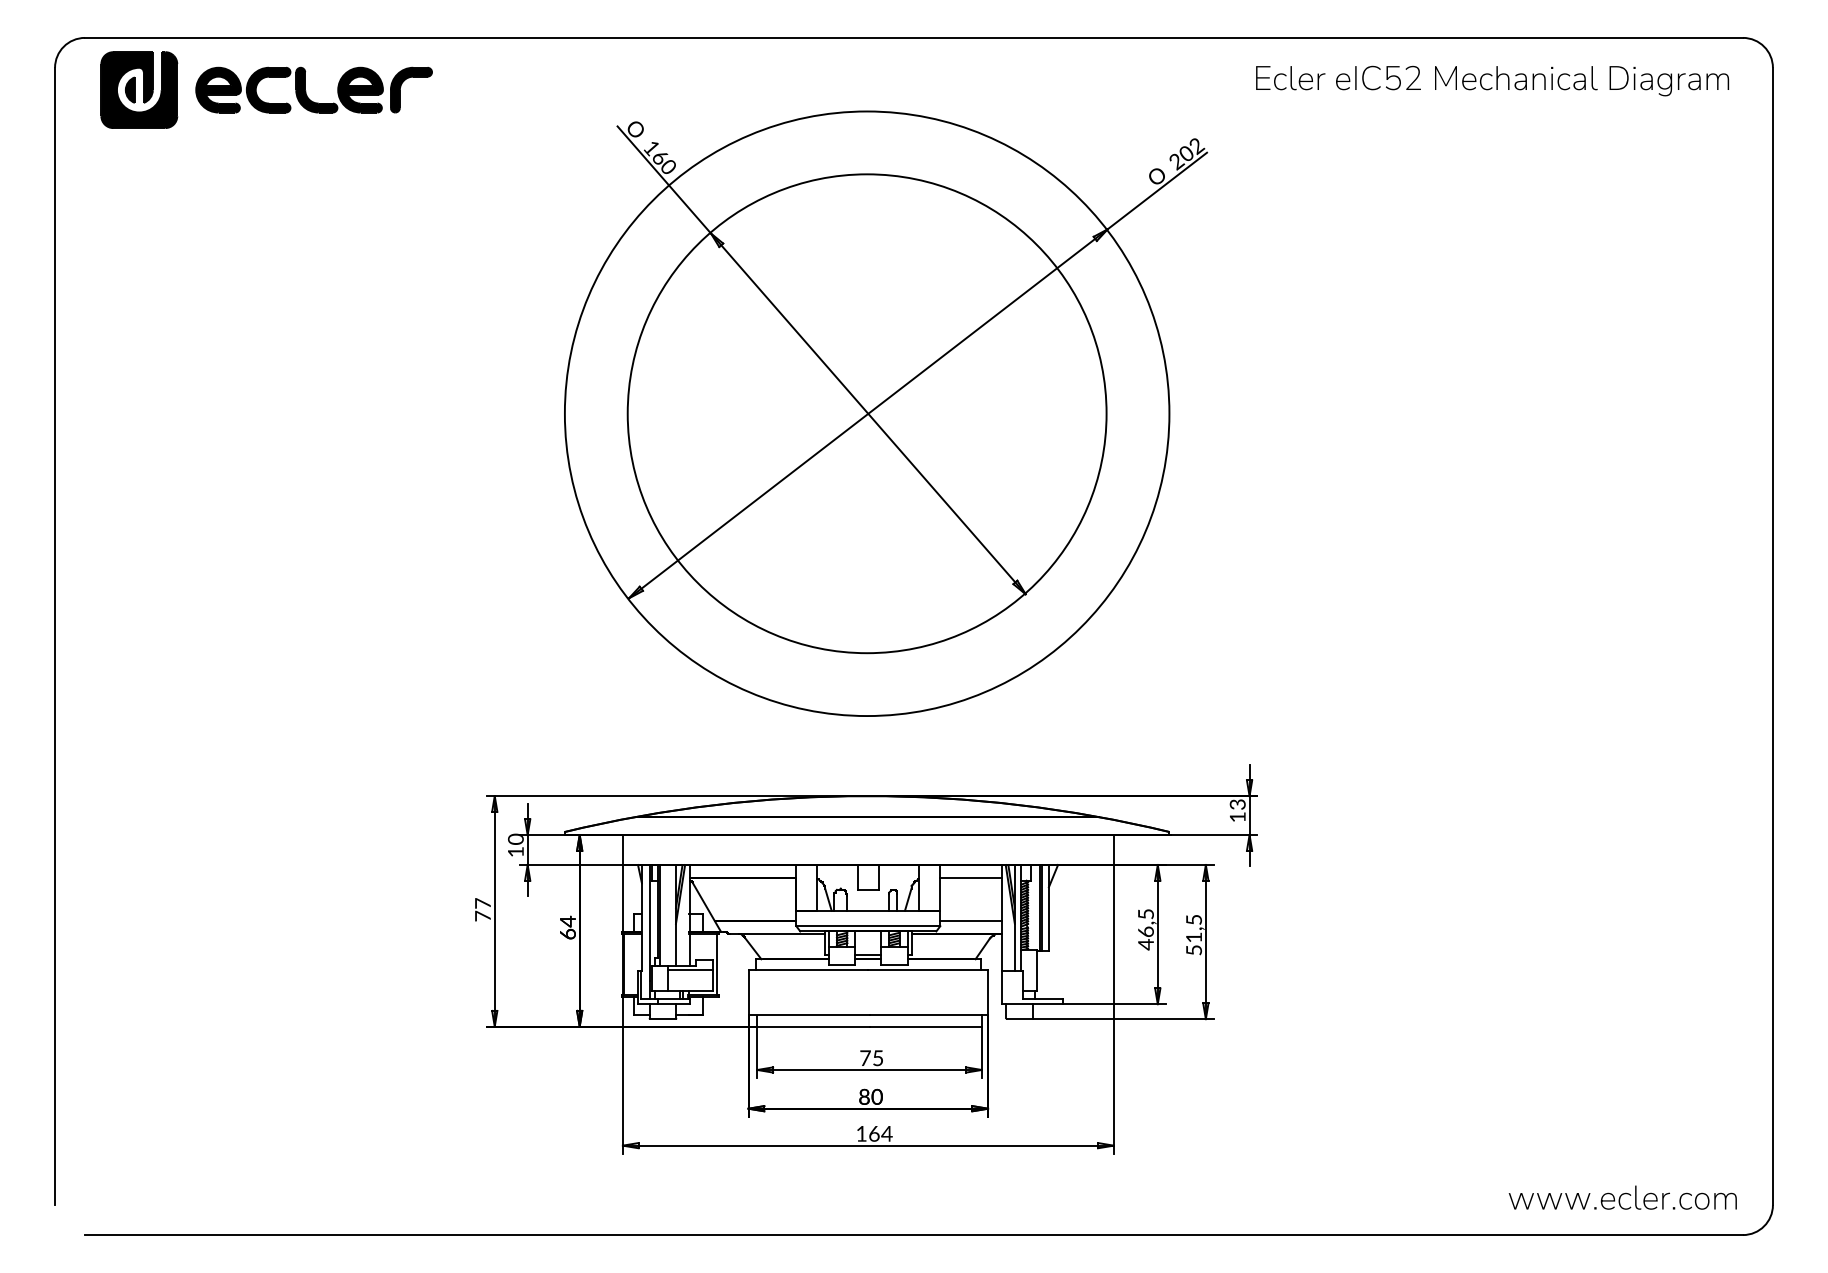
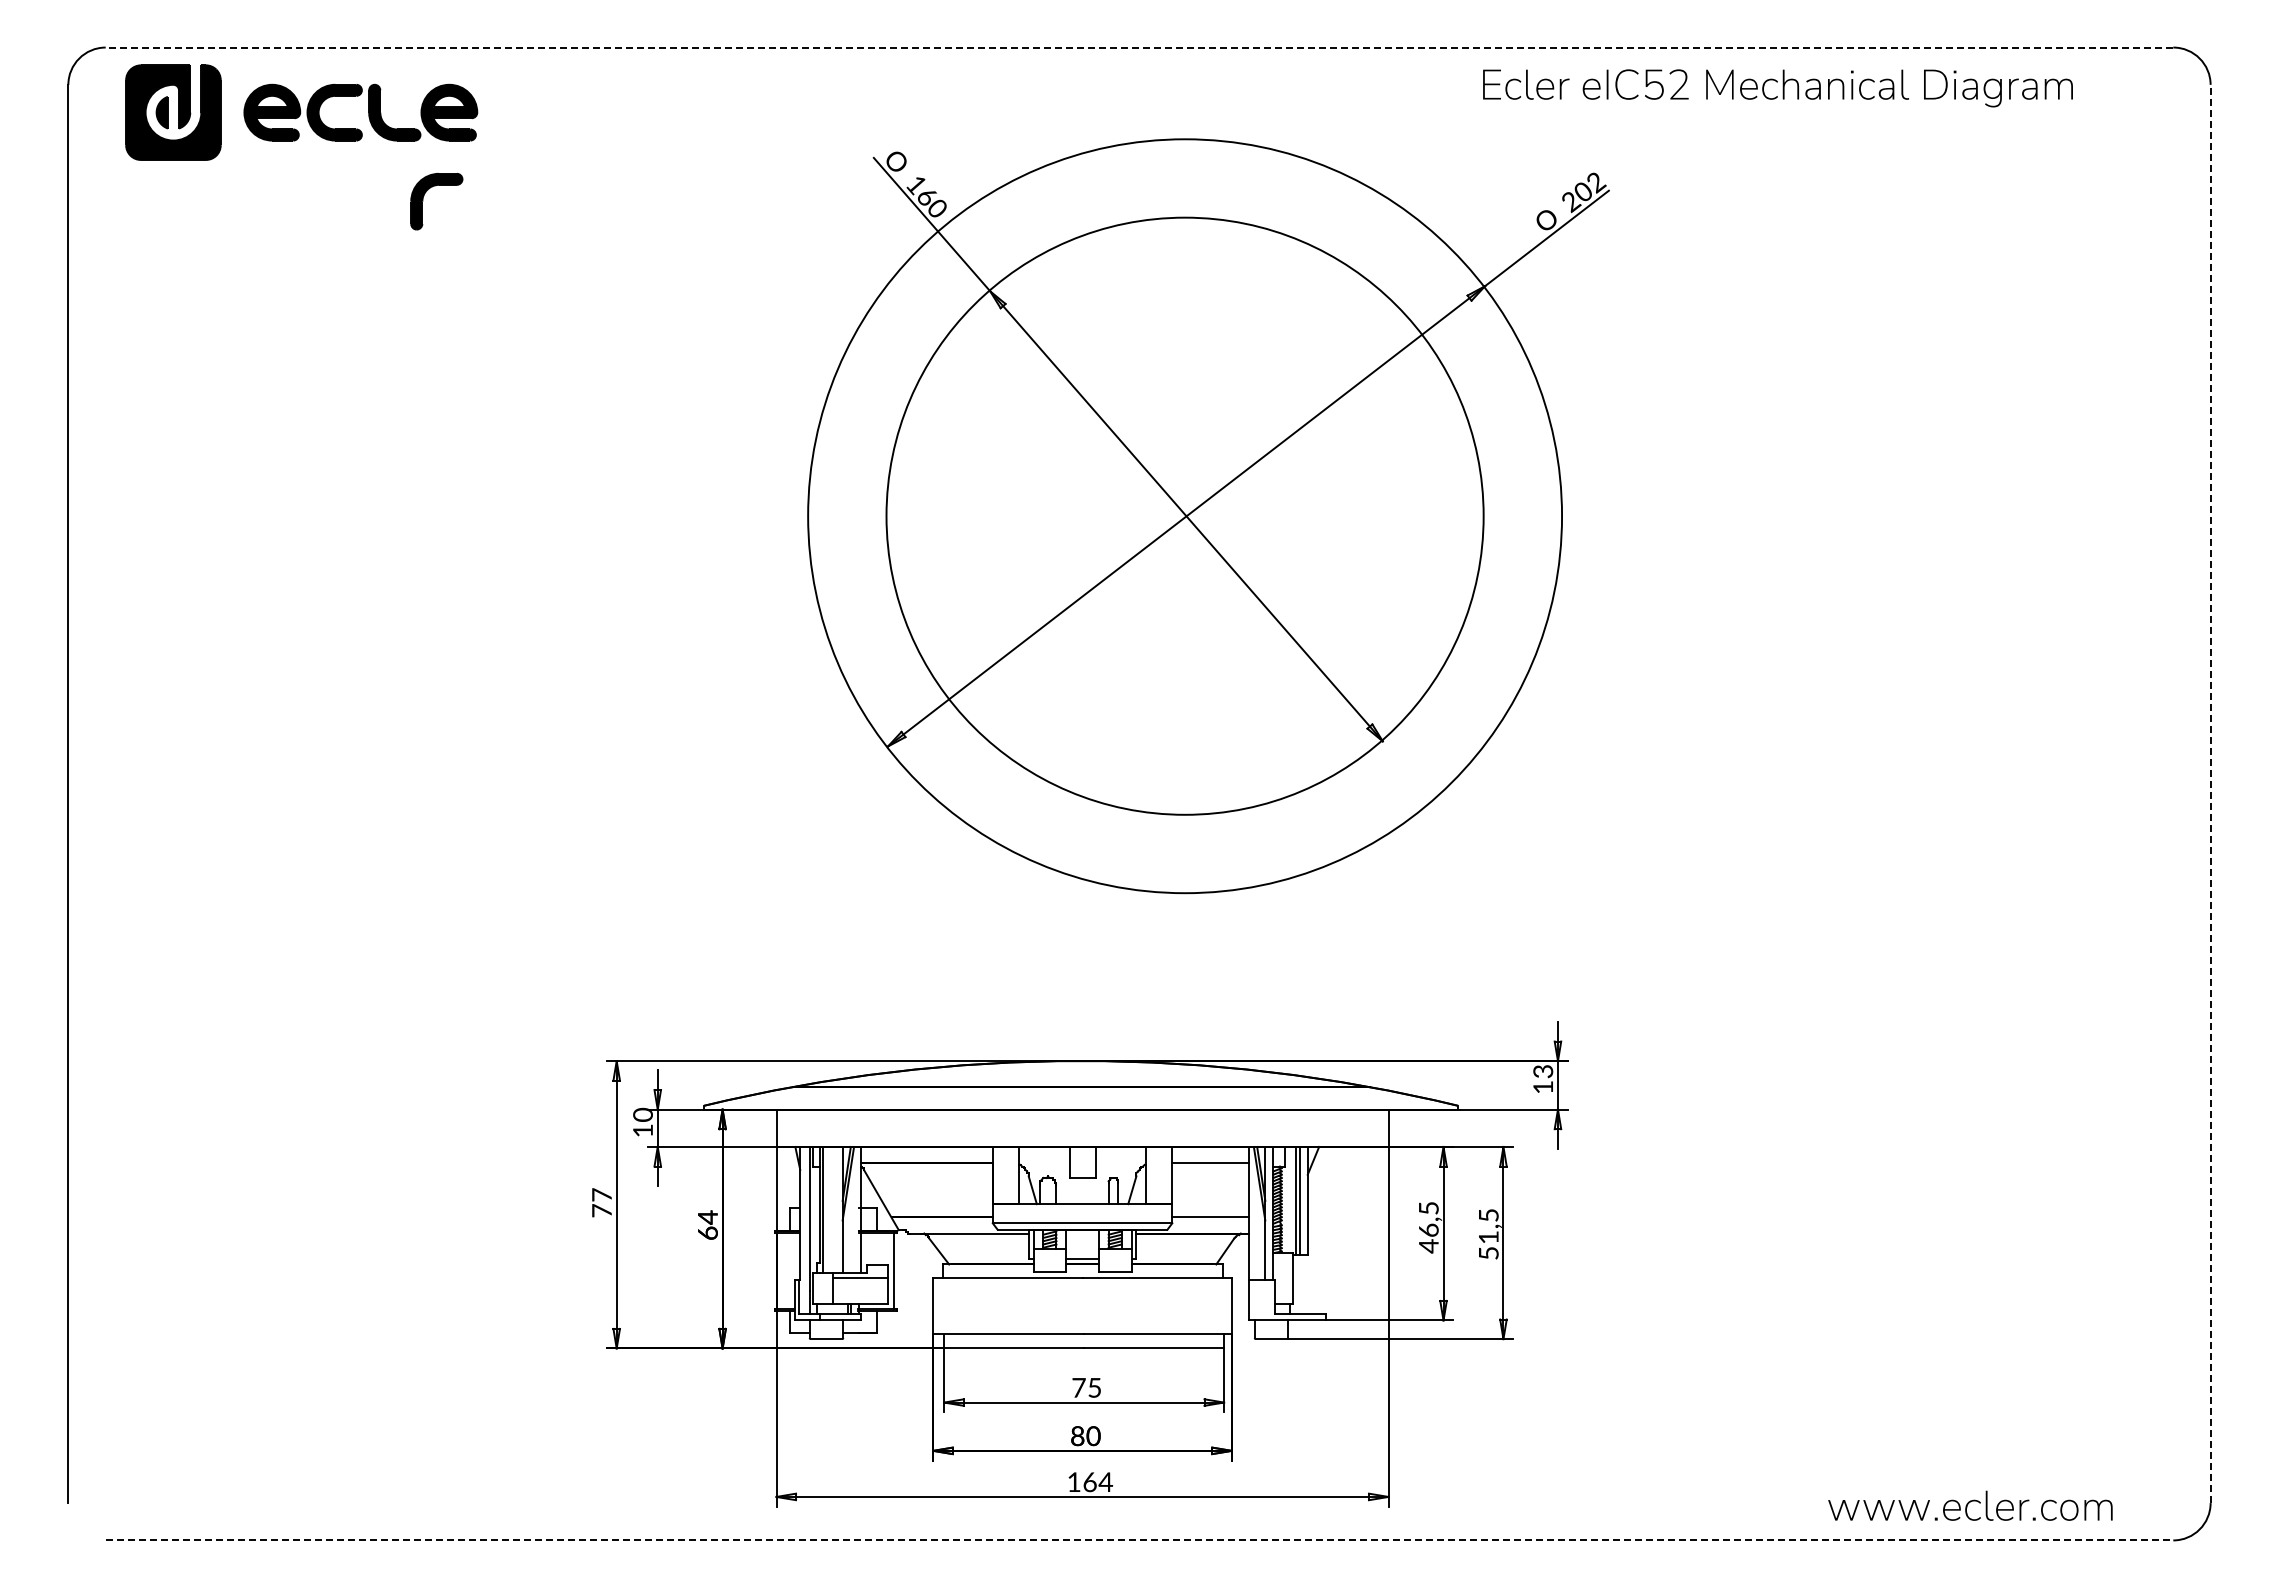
line: (914, 37) -> (1139, 47), solid -> dashed
text: (1492, 81) -> (1777, 88), moved
part: (401, 85) -> (424, 196), moved
part: (885, 413) -> (1208, 516), moved
line: (1772, 636) -> (2210, 793), solid -> dashed
part: (866, 959) -> (1080, 1264), moved
text: (1622, 1197) -> (1970, 1505), moved
line: (914, 1235) -> (1139, 1540), solid -> dashed

